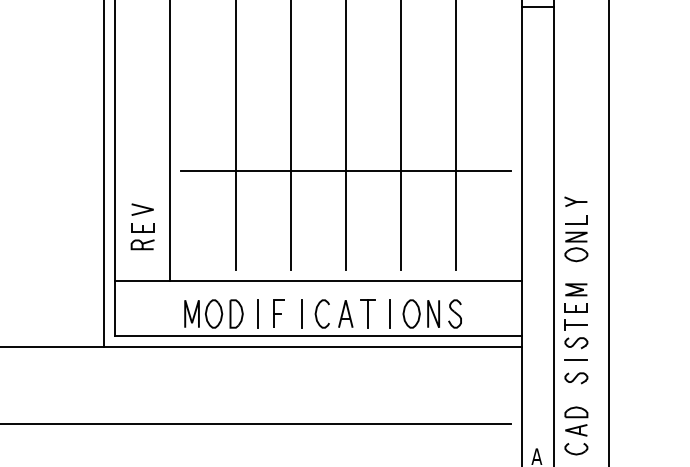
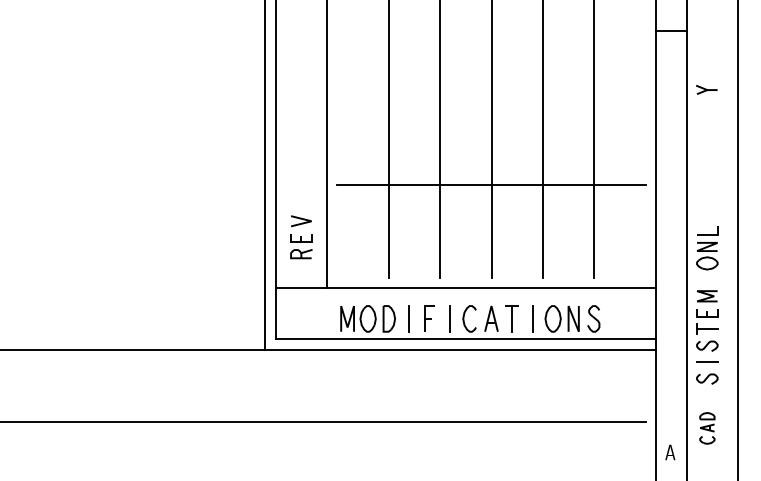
part: (575, 201) -> (706, 89), moved
part: (576, 431) -> (707, 428), size x0.7

